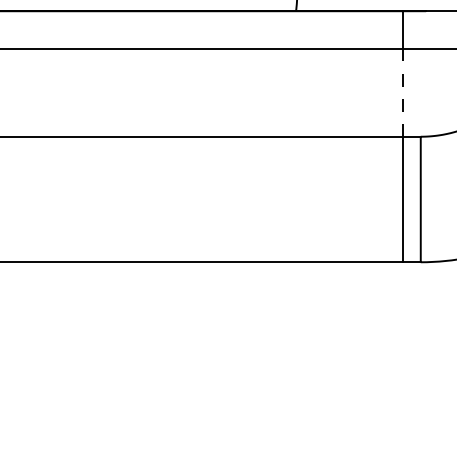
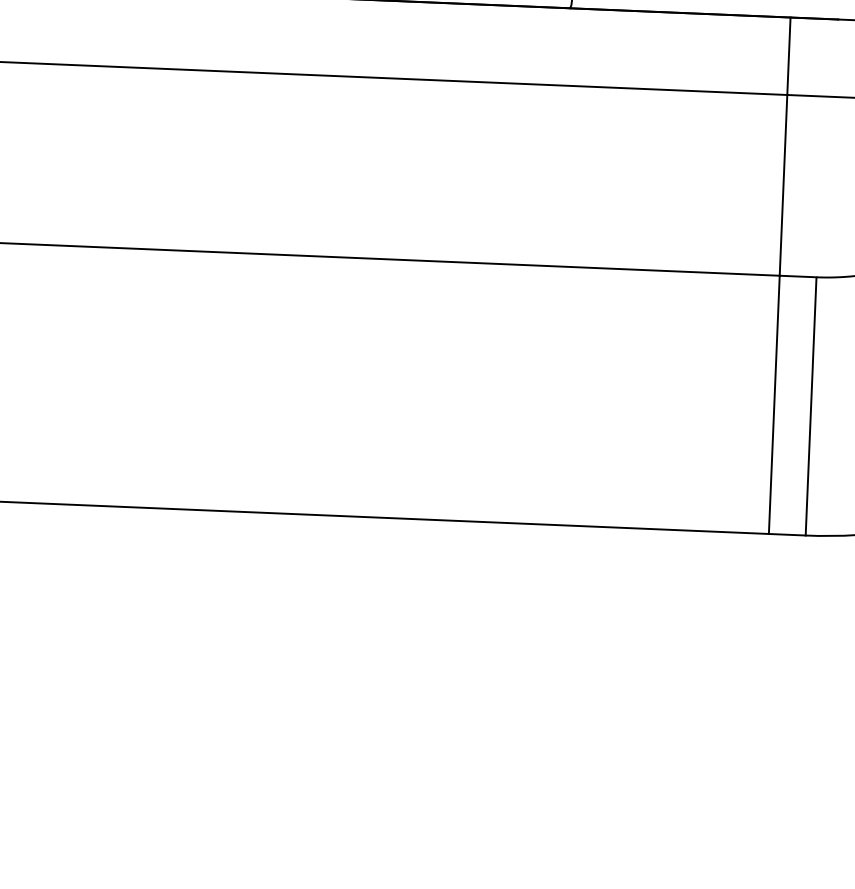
line: (402, 92) -> (782, 184), dashed -> solid

